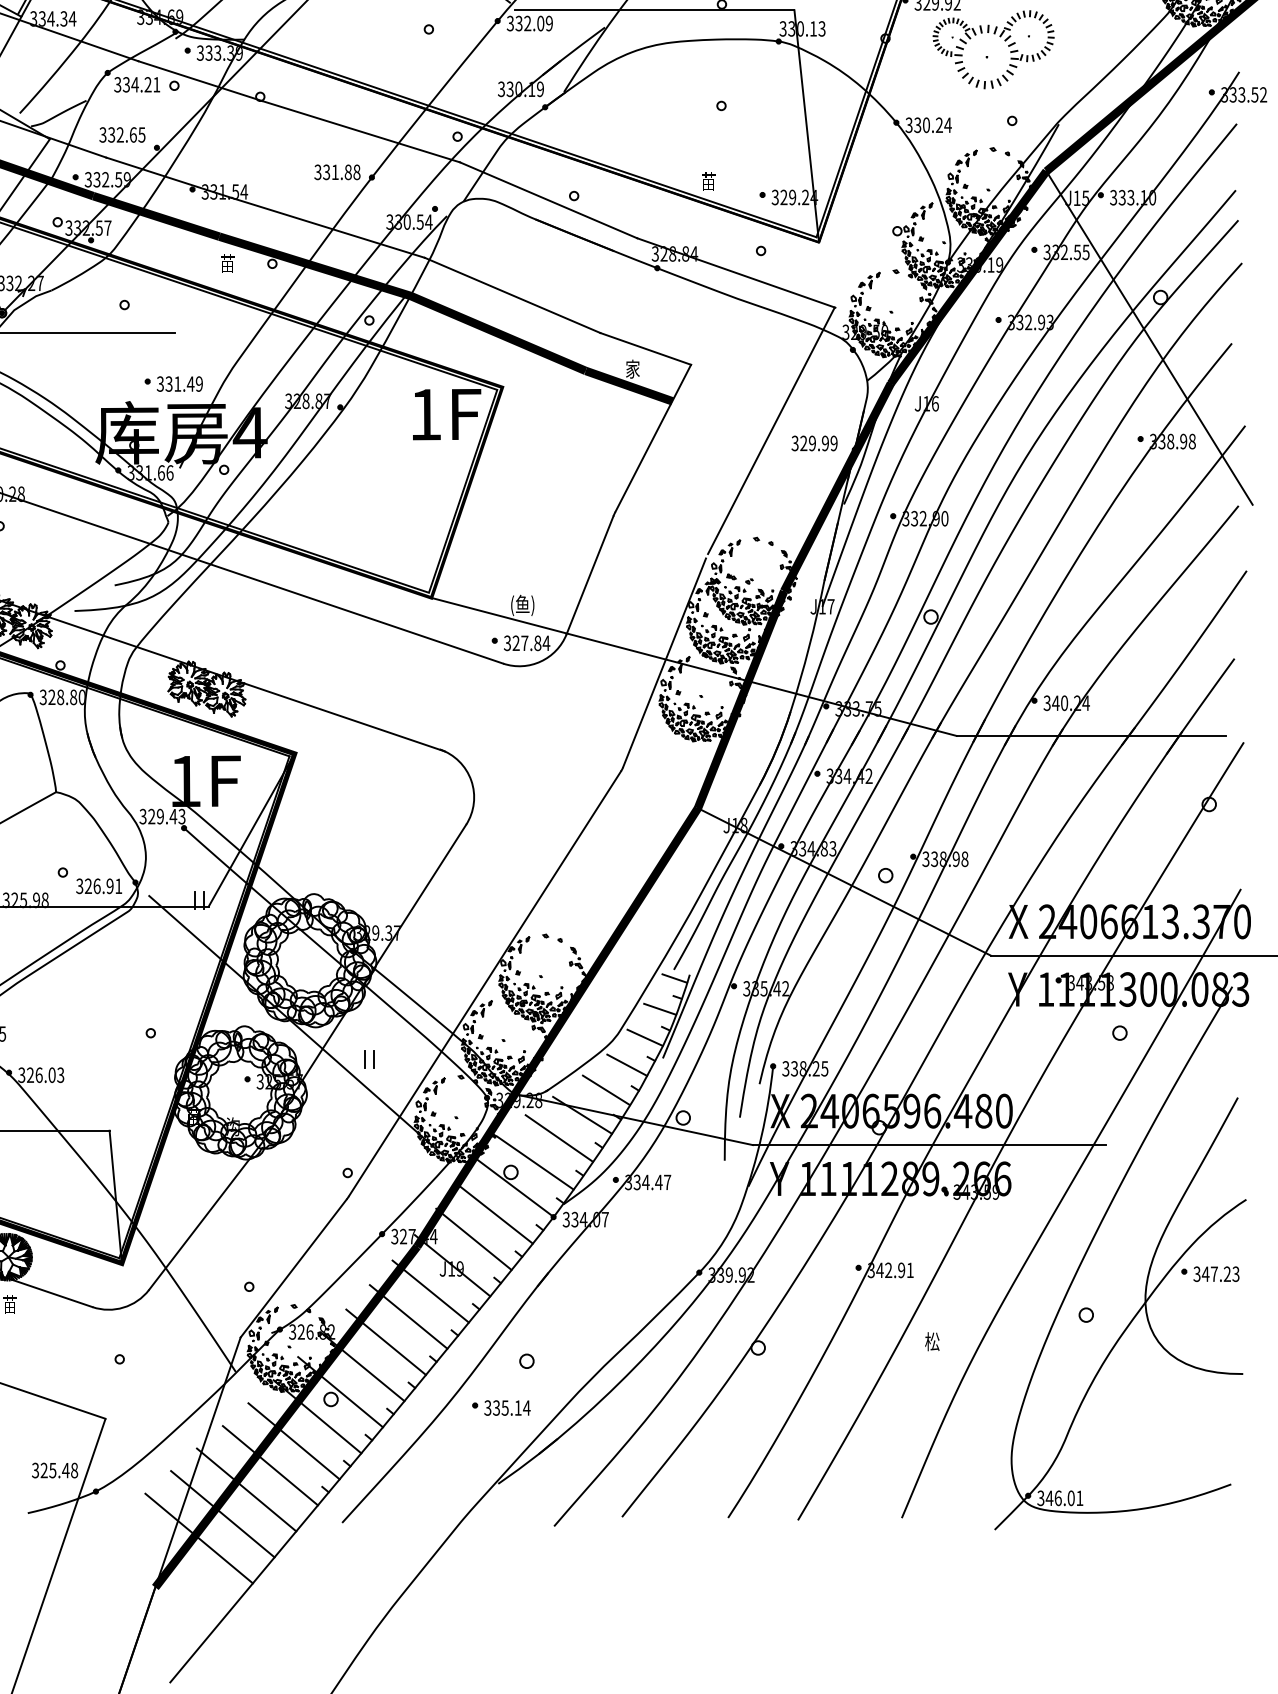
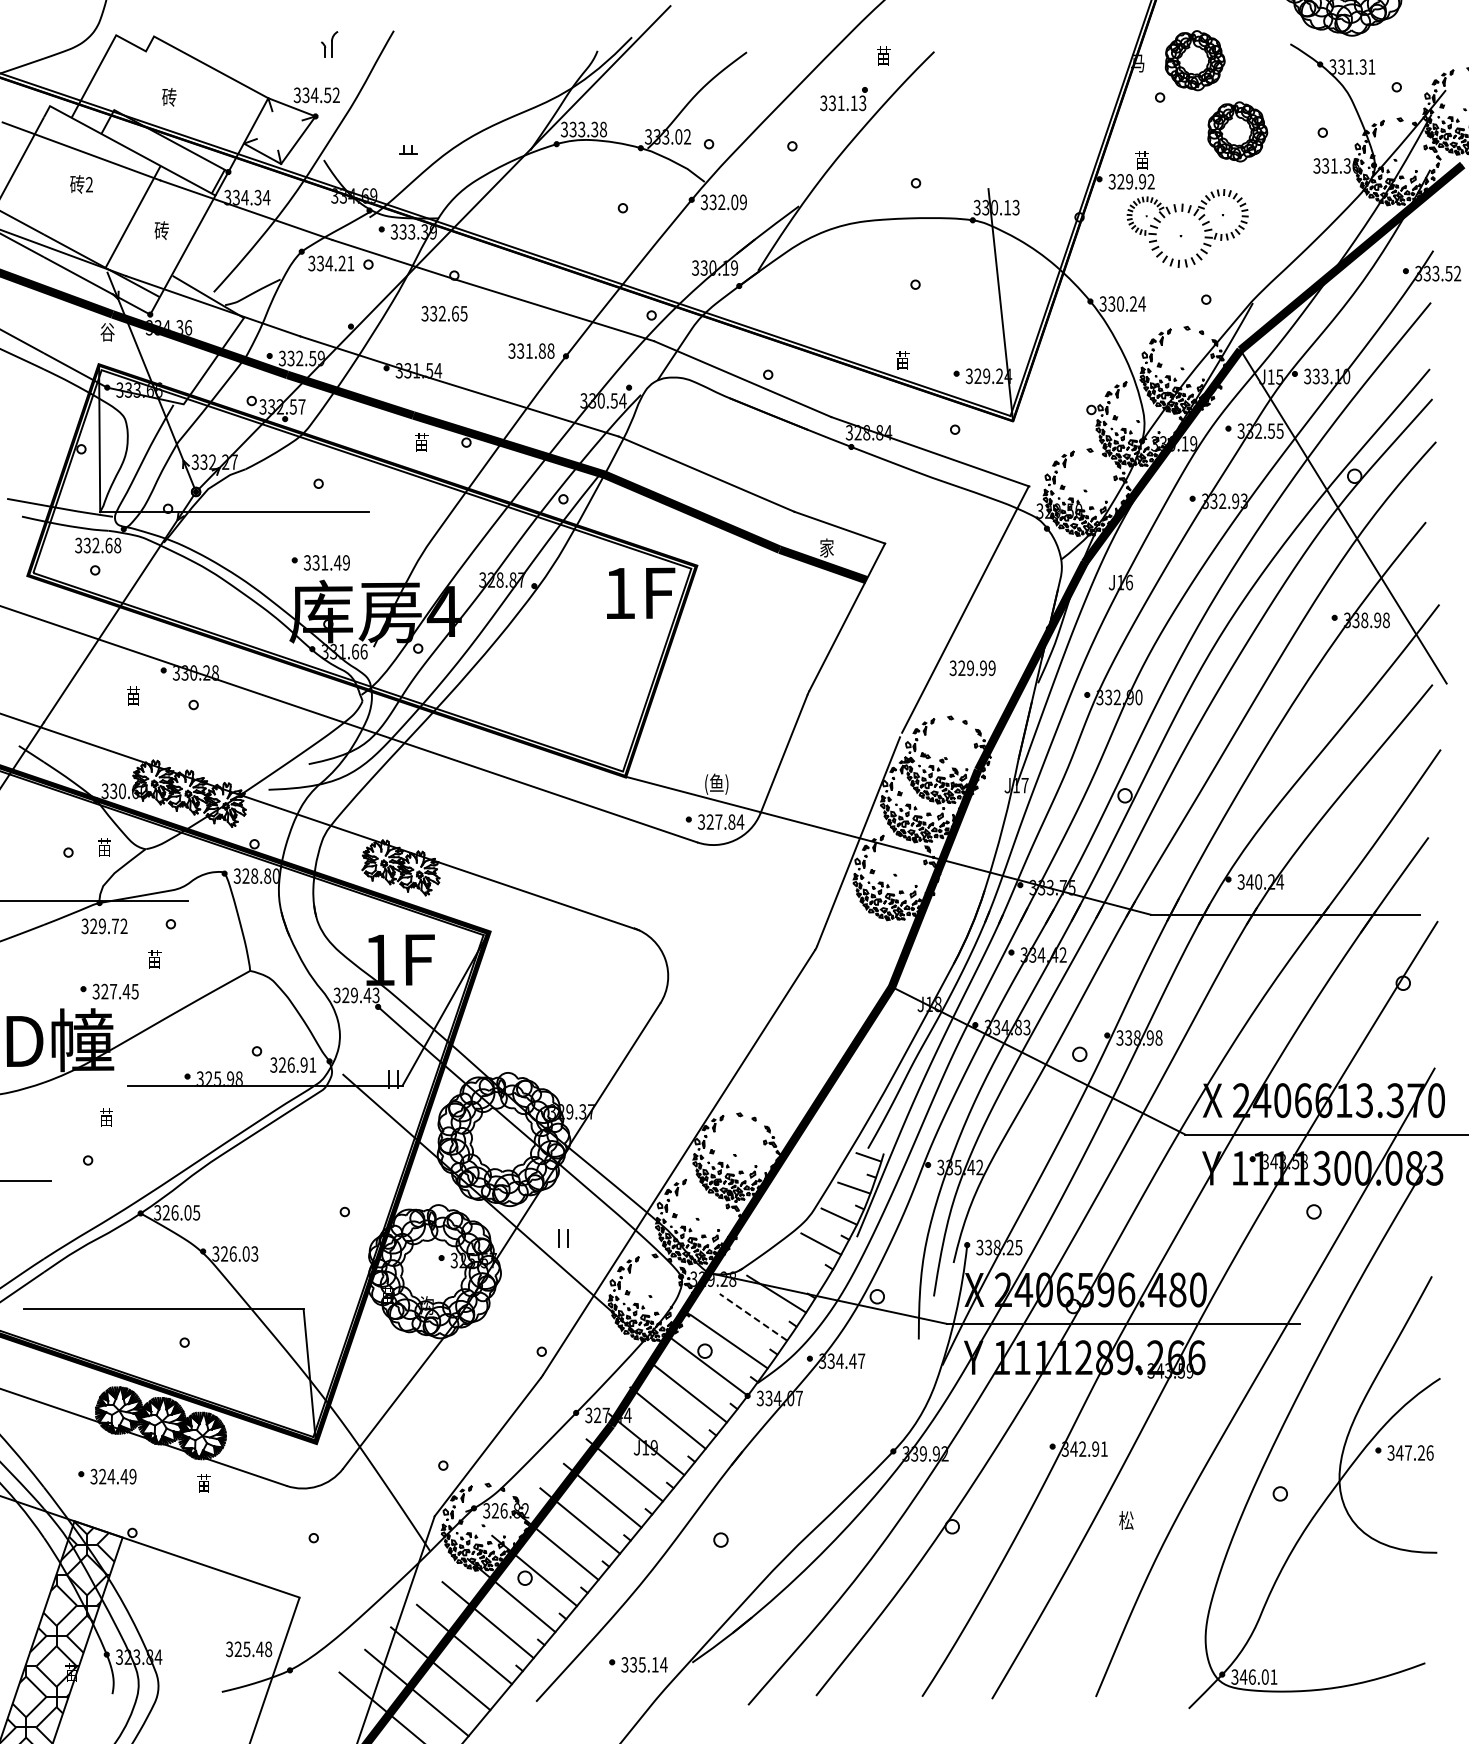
line: (654, 10) -> (848, 189), removed
text: (122, 134) -> (444, 313), moved
part: (173, 383) -> (320, 562), moved
text: (814, 443) -> (972, 668), moved
line: (606, 1089) -> (800, 1268), removed
line: (559, 1138) -> (753, 1317), solid -> dashed
text: (1235, 1273) -> (1429, 1452), 347.23 -> 347.26
part: (501, 1407) -> (638, 1664), moved

